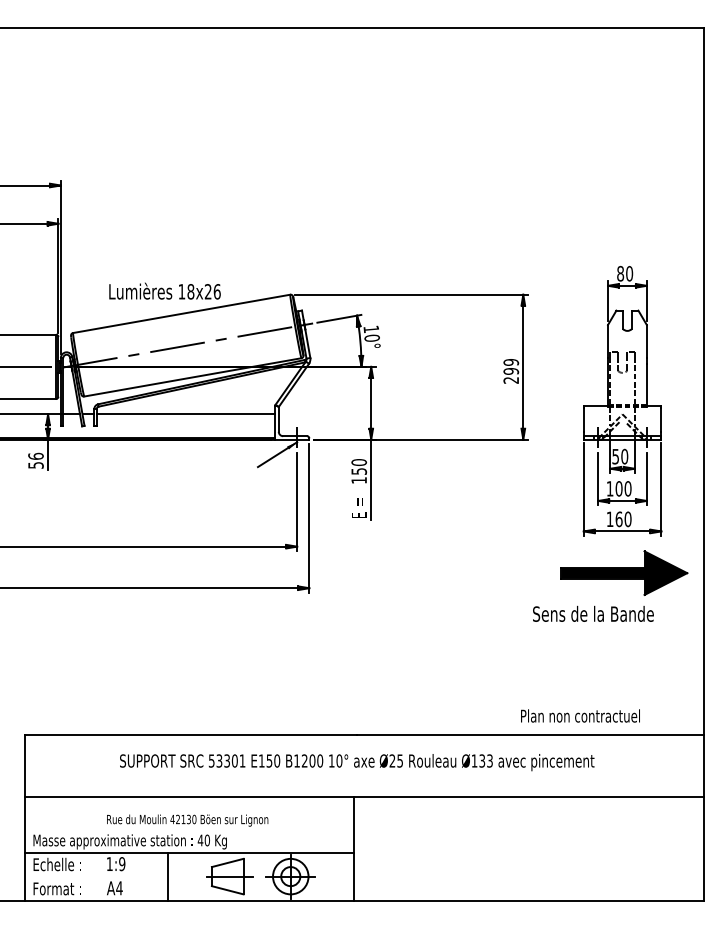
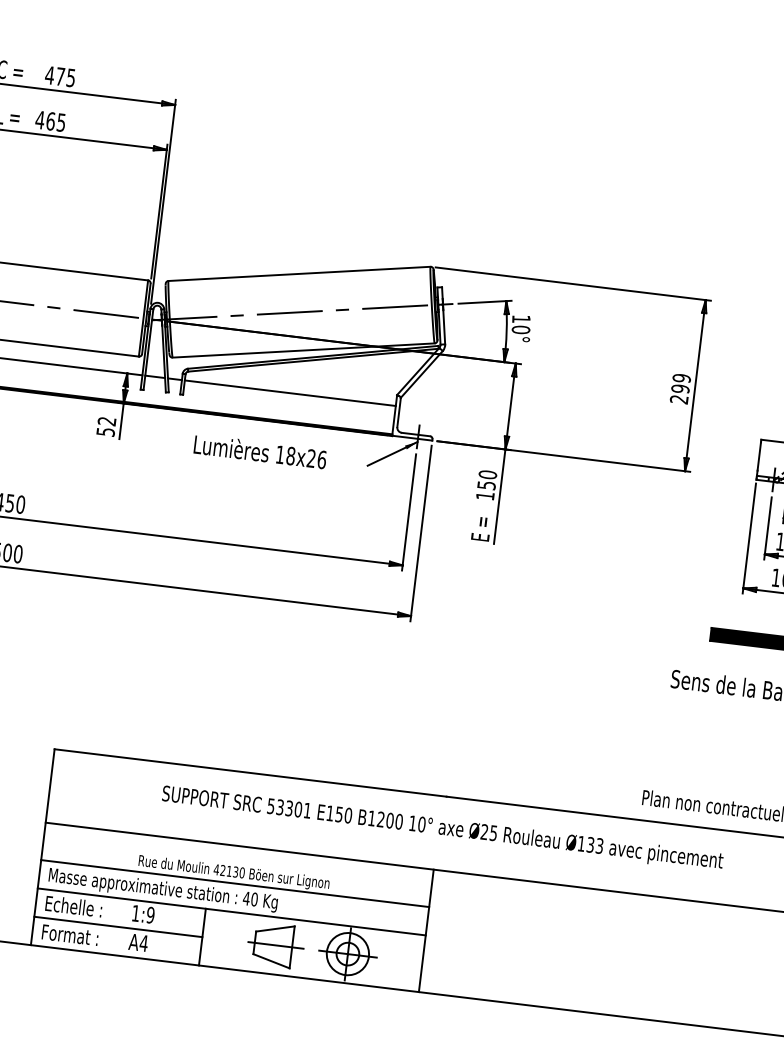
text: (164, 290) -> (259, 450), moved
text: (35, 455) -> (106, 420), 56 -> 52
line: (189, 829) -> (235, 884), added
line: (96, 877) -> (118, 927), added

